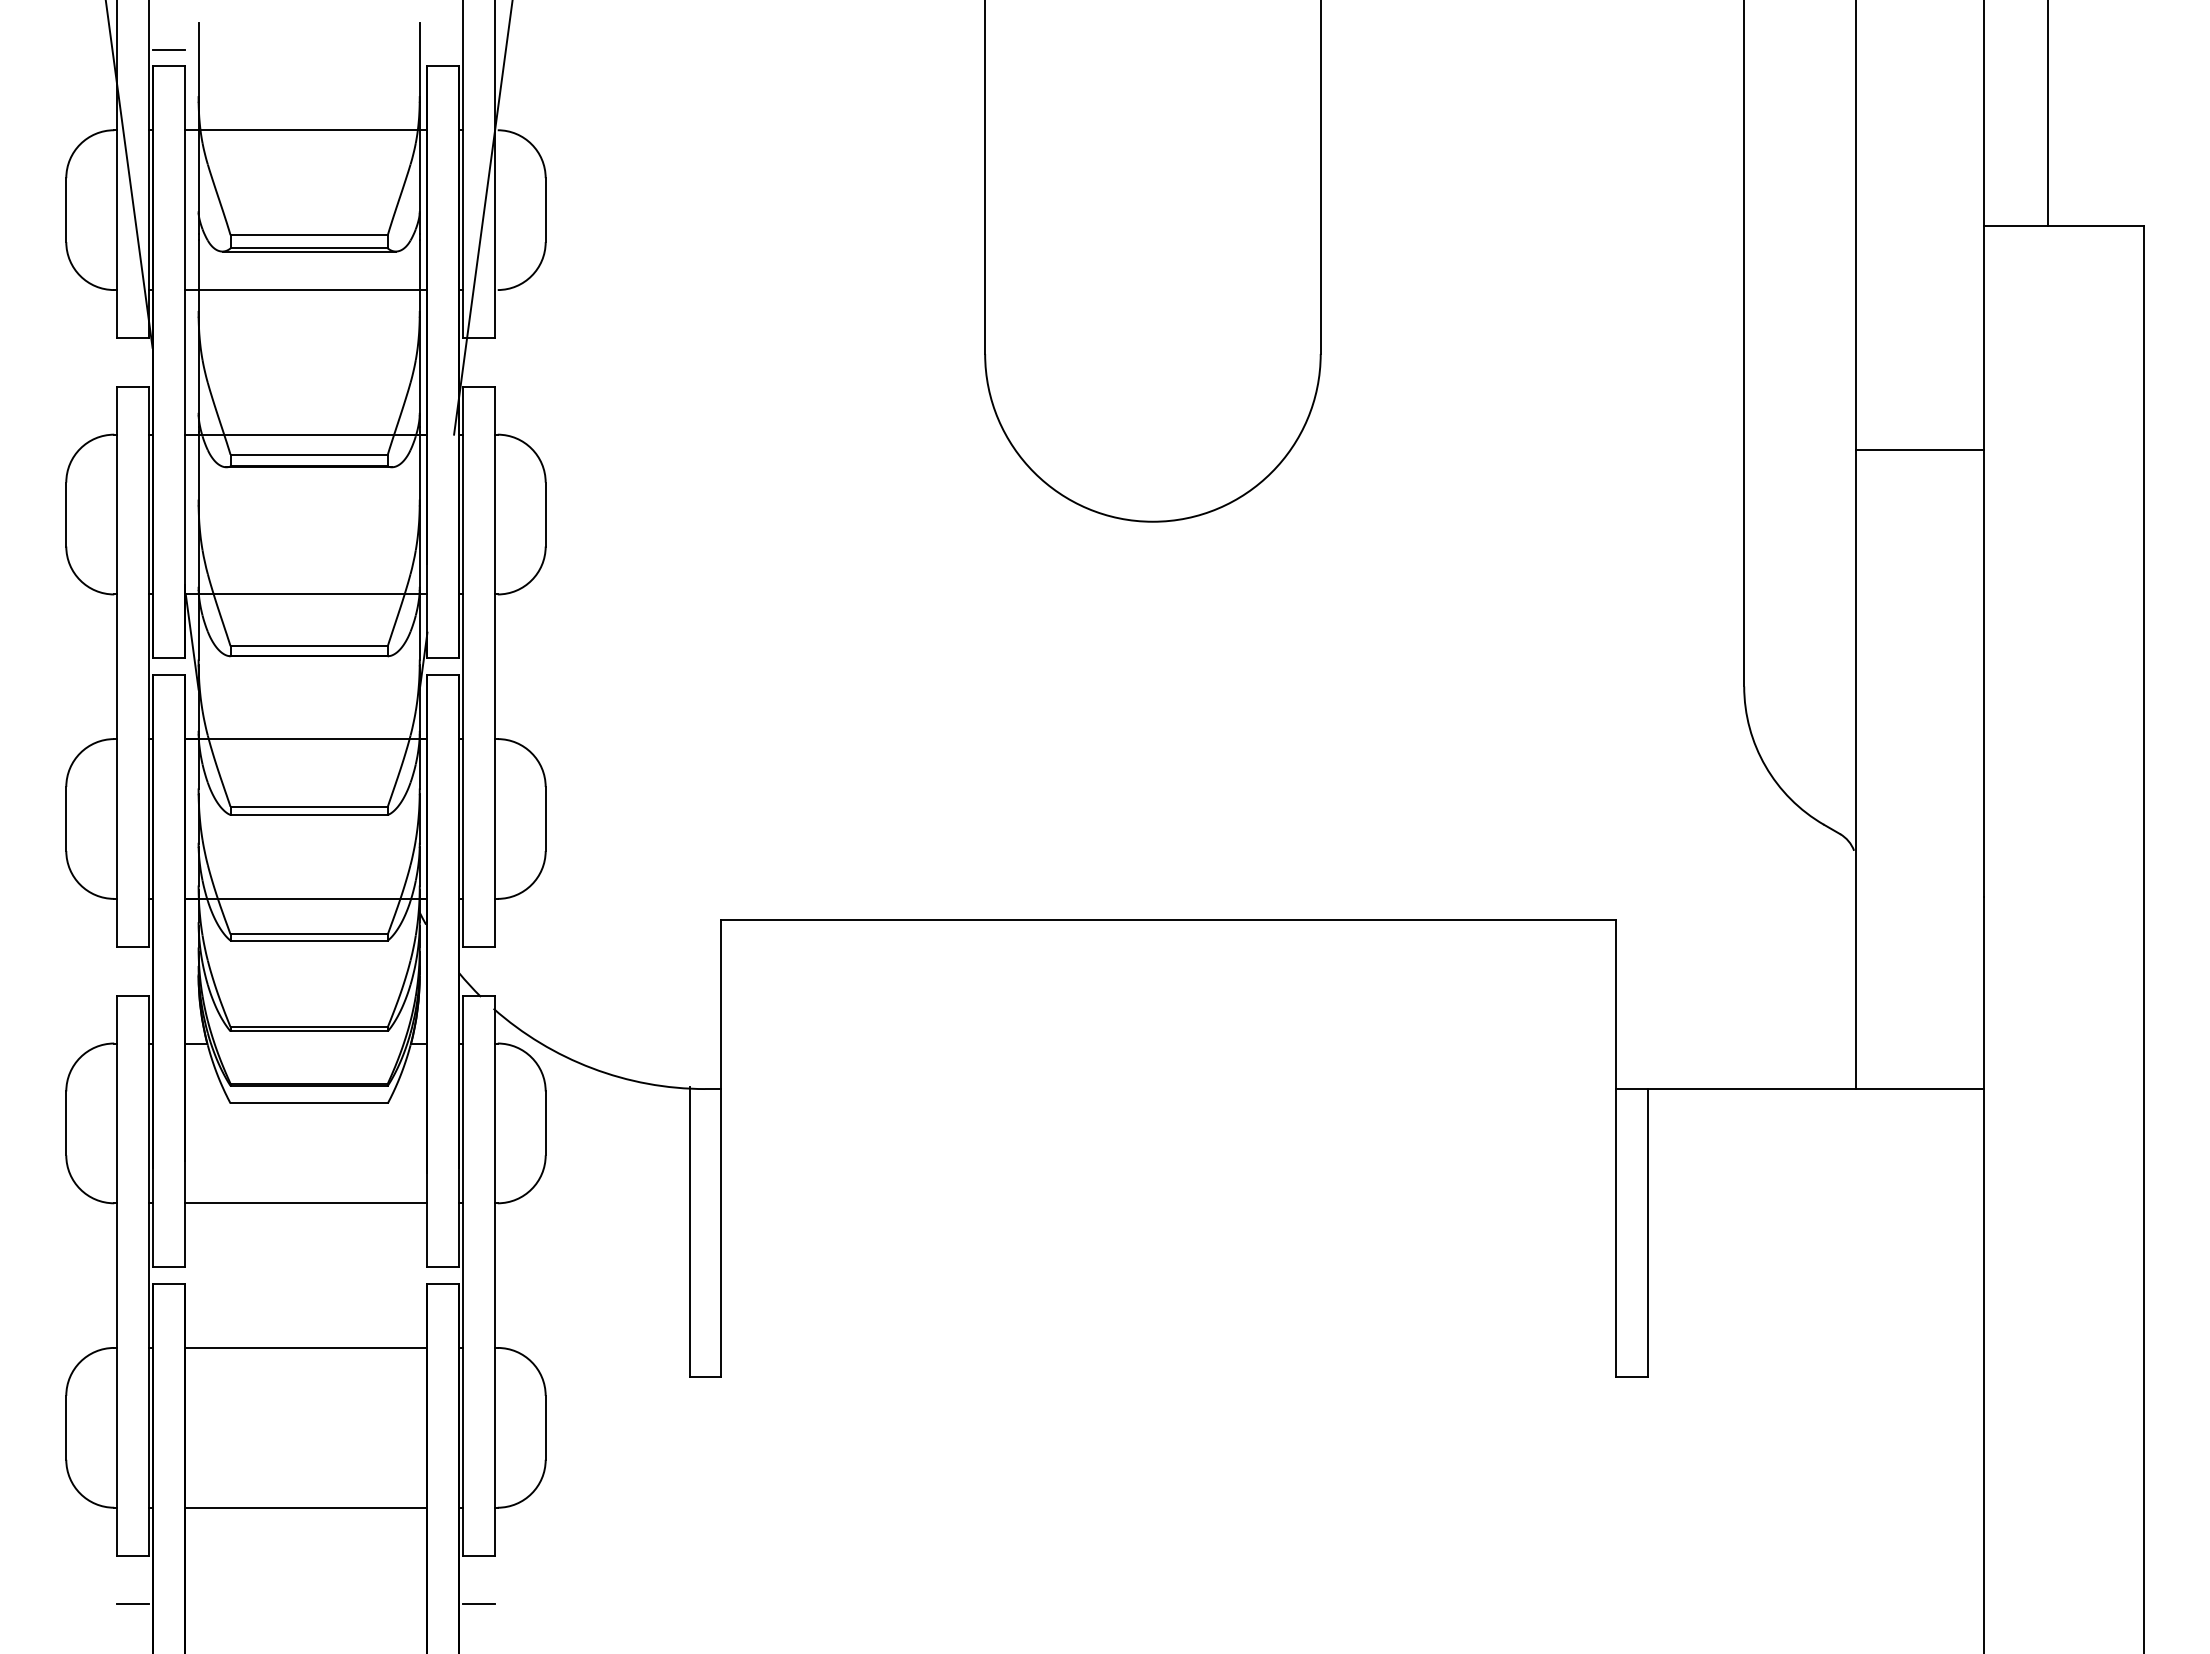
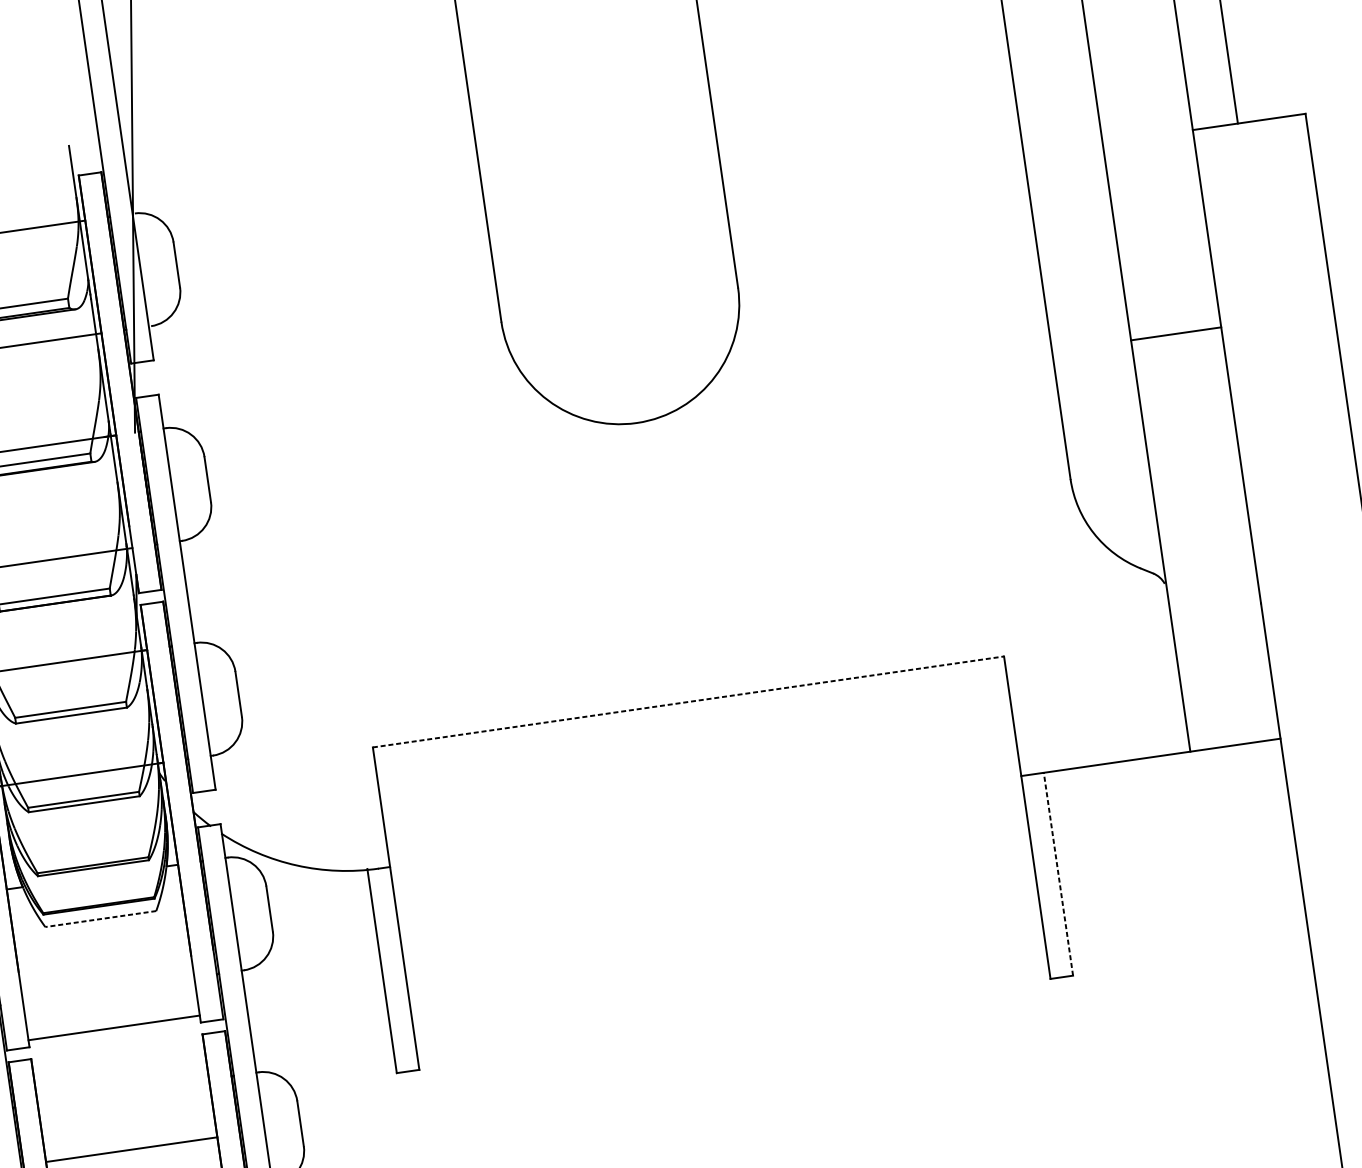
line: (1919, 449) -> (1175, 333), moved
line: (1169, 919) -> (688, 701), solid -> dashed
line: (309, 1103) -> (101, 919), solid -> dashed
line: (305, 1203) -> (113, 1028), moved
line: (1648, 1232) -> (1058, 873), solid -> dashed
line: (305, 1347) -> (131, 1149), moved

